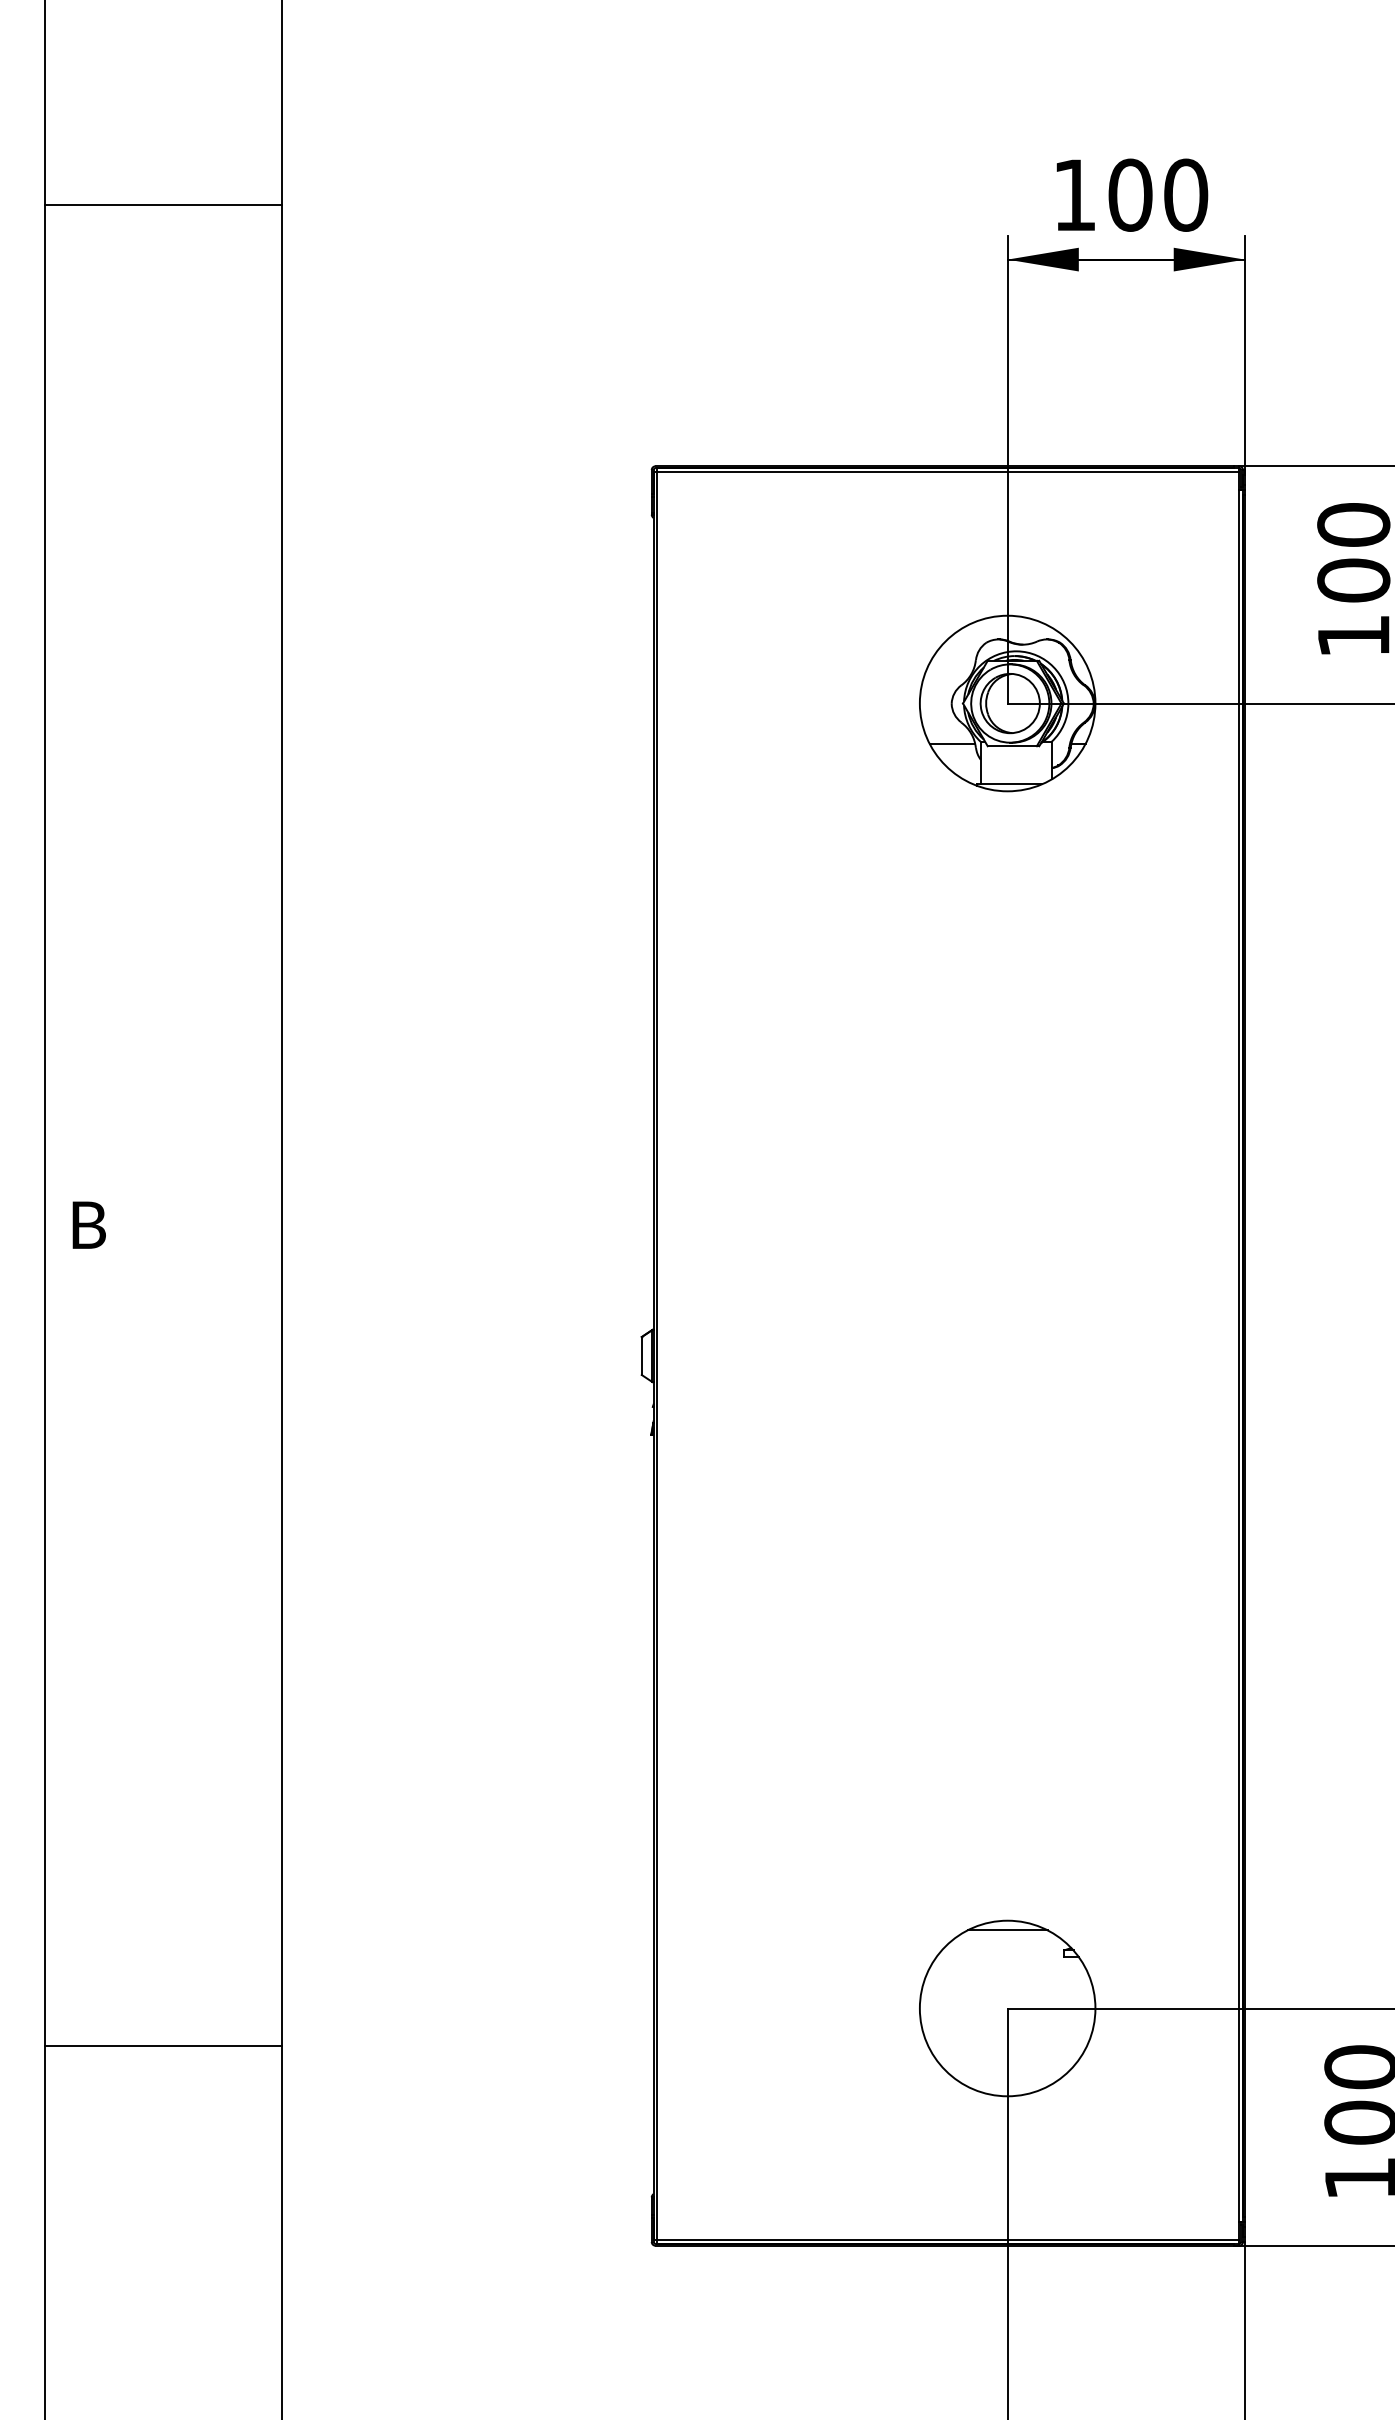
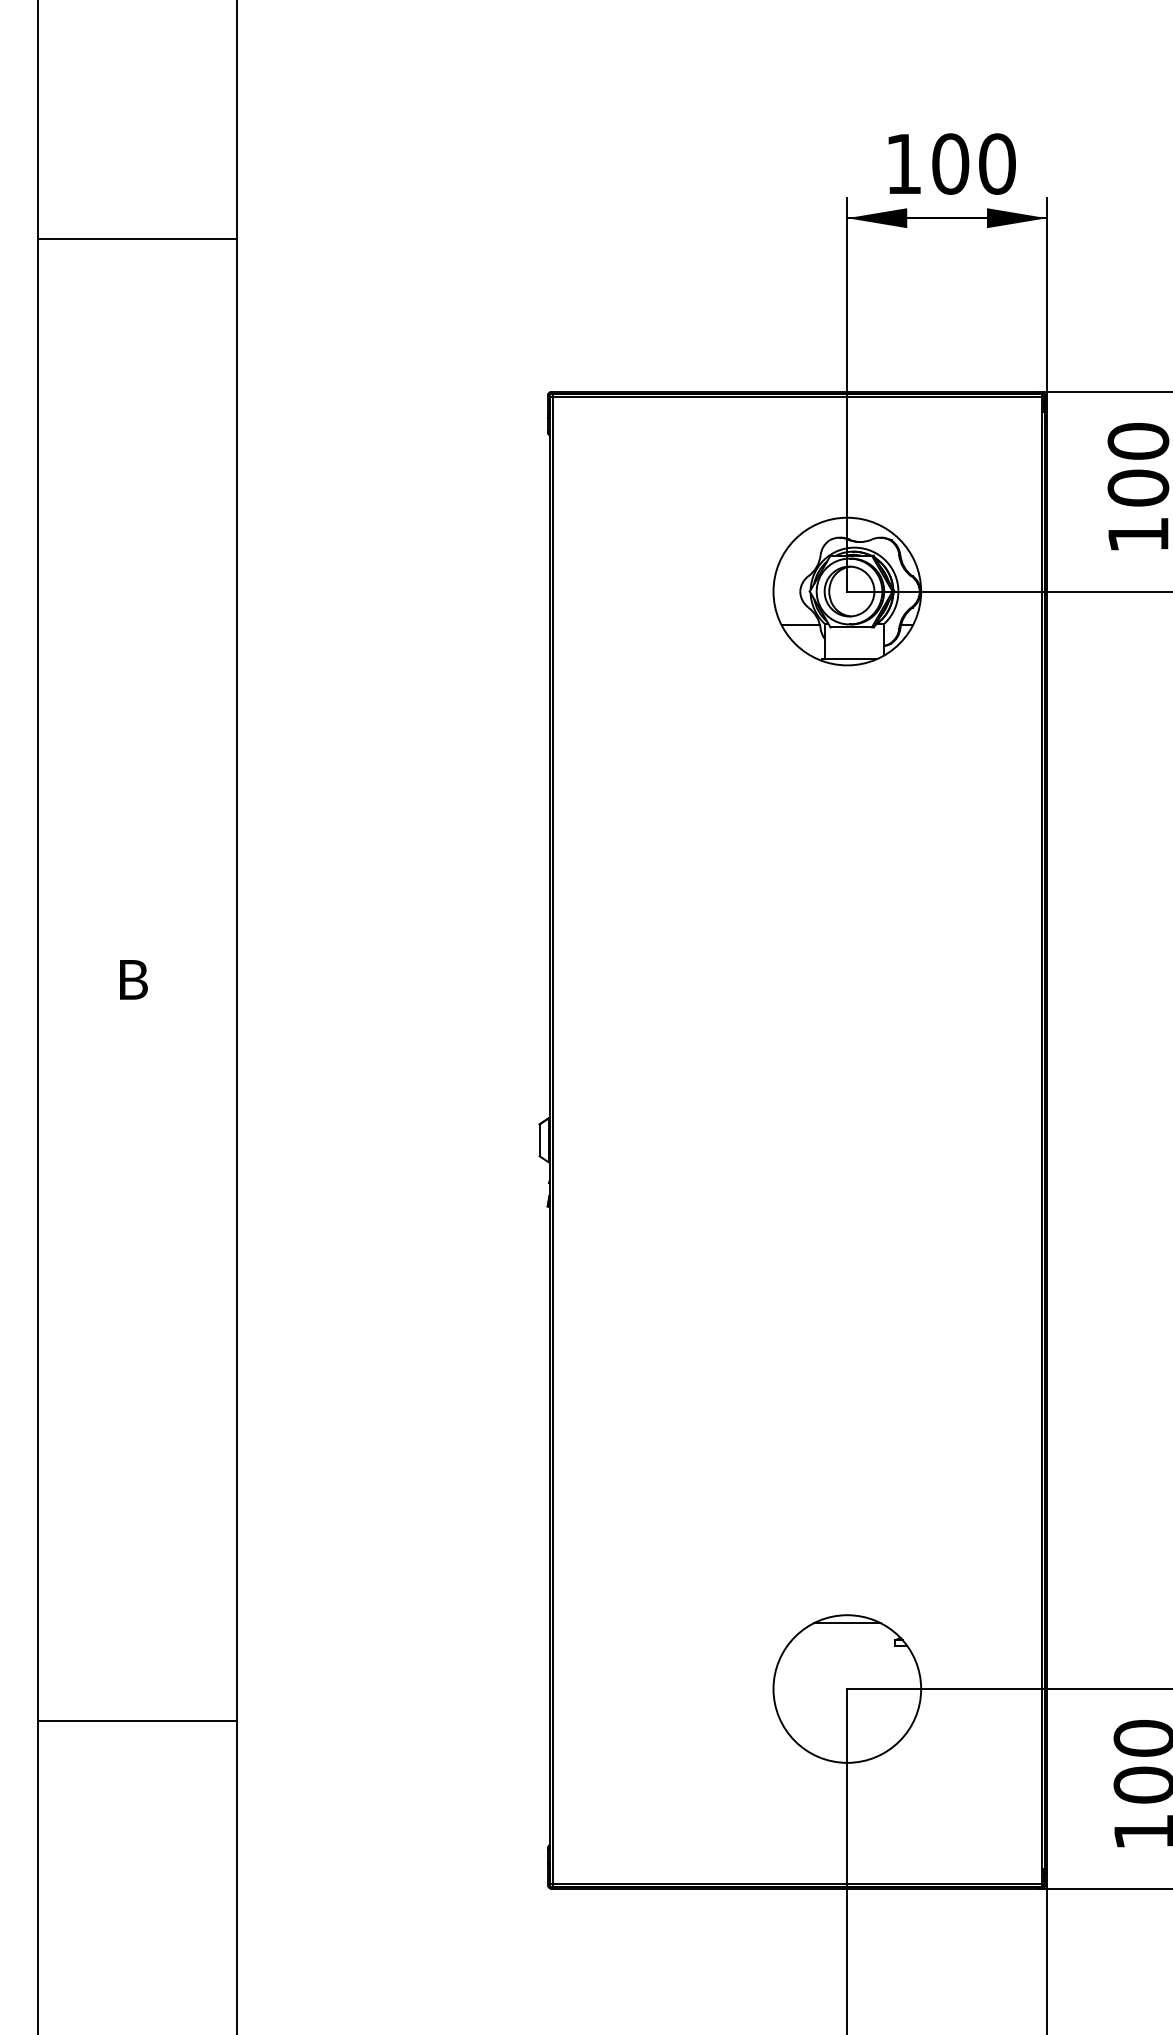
line: (163, 205) -> (137, 239), moved
text: (88, 1224) -> (133, 979), moved

